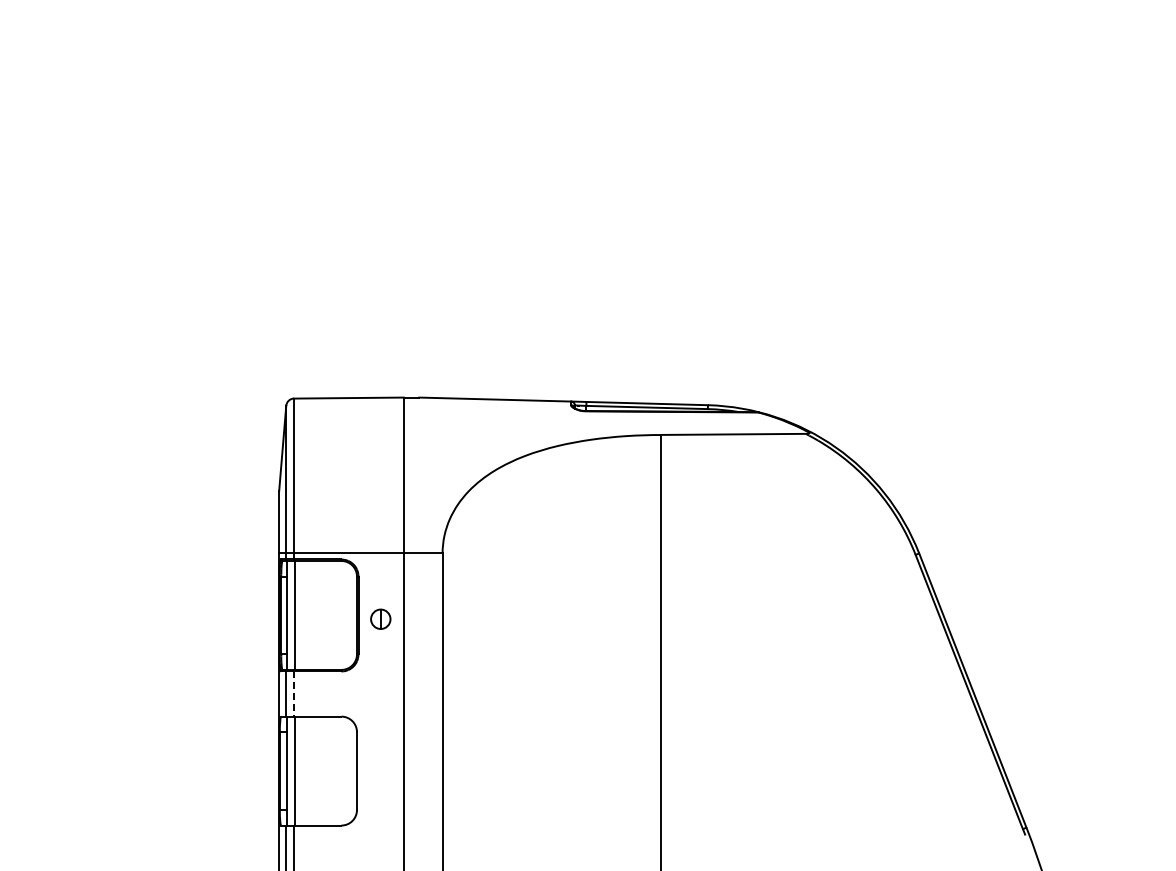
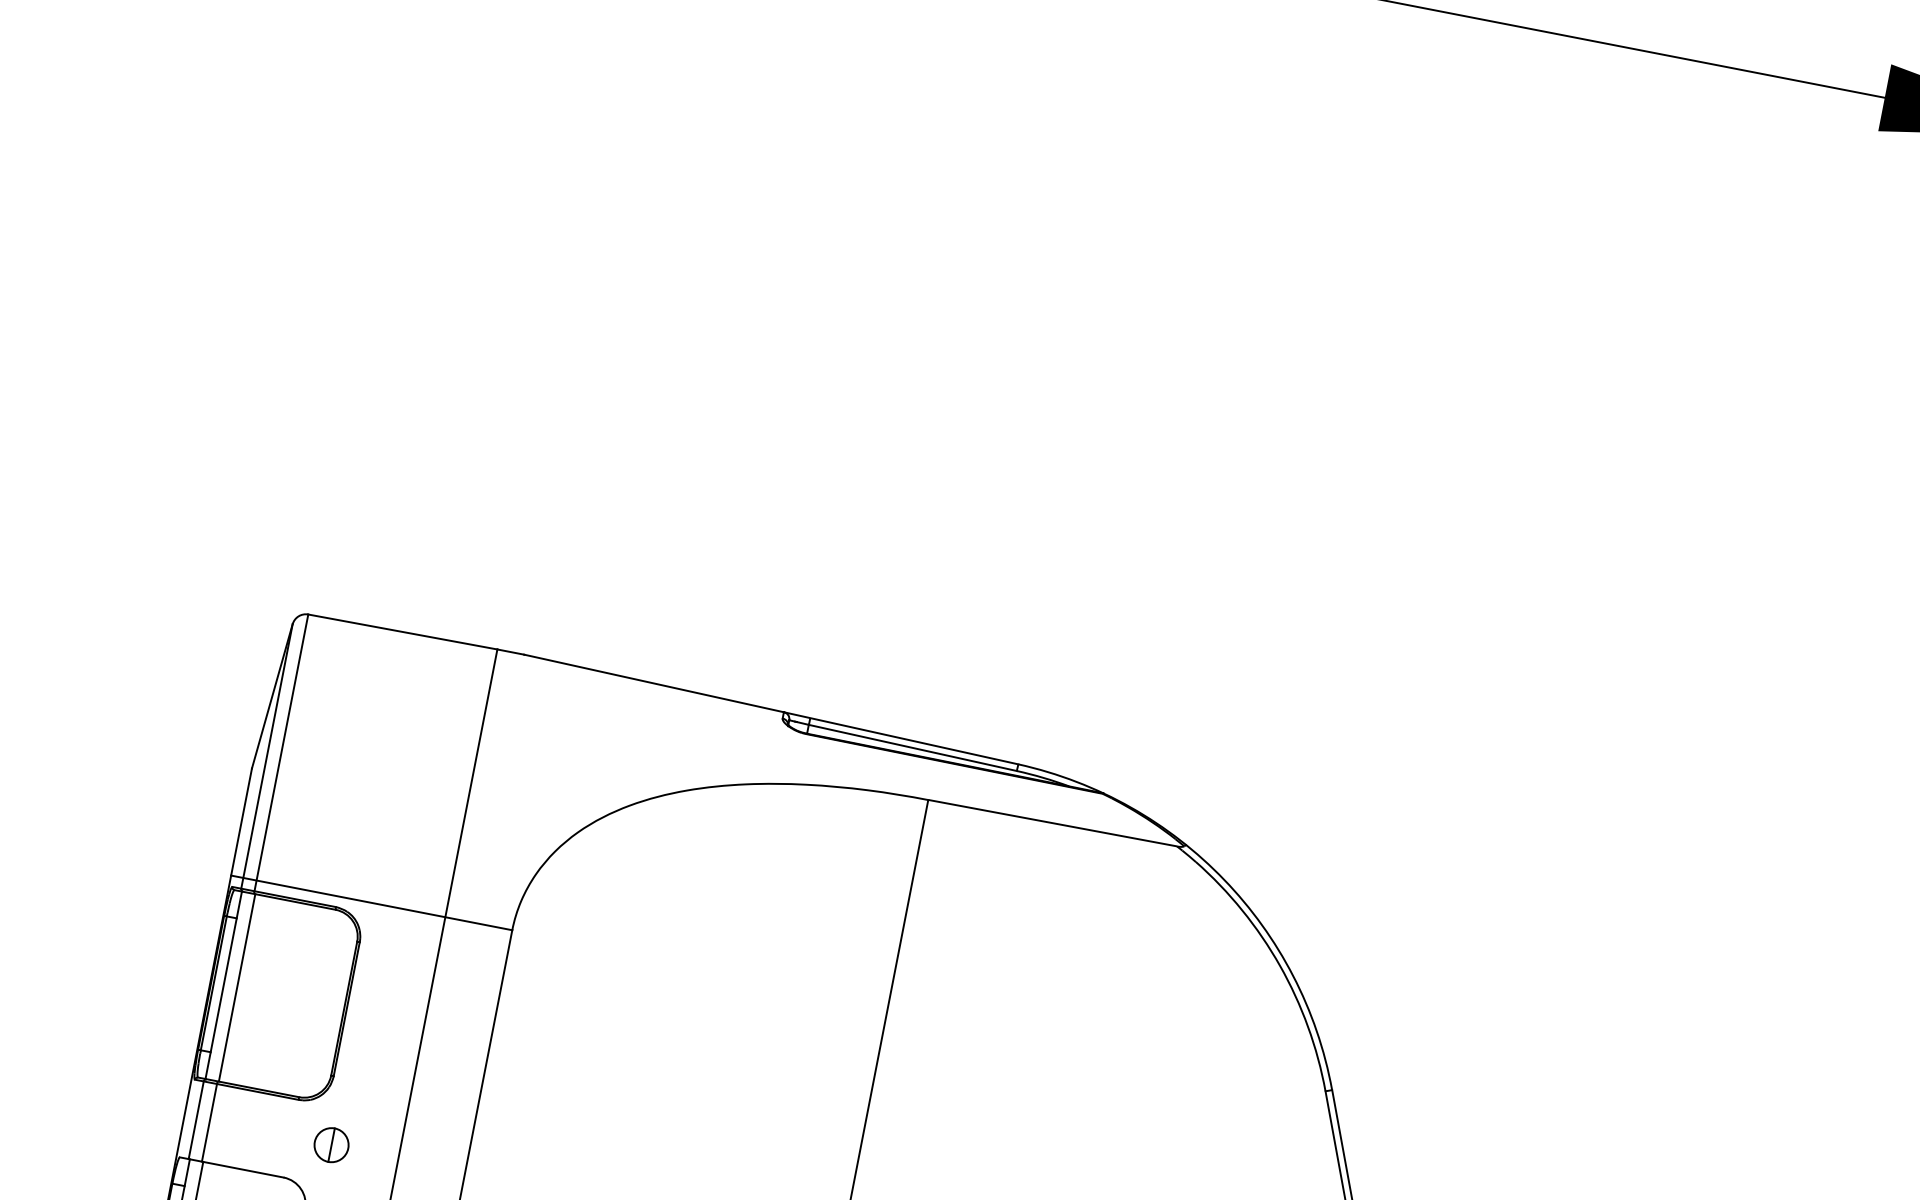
part: (380, 618) -> (331, 1143), moved
line: (293, 694) -> (208, 1123), dashed -> solid

